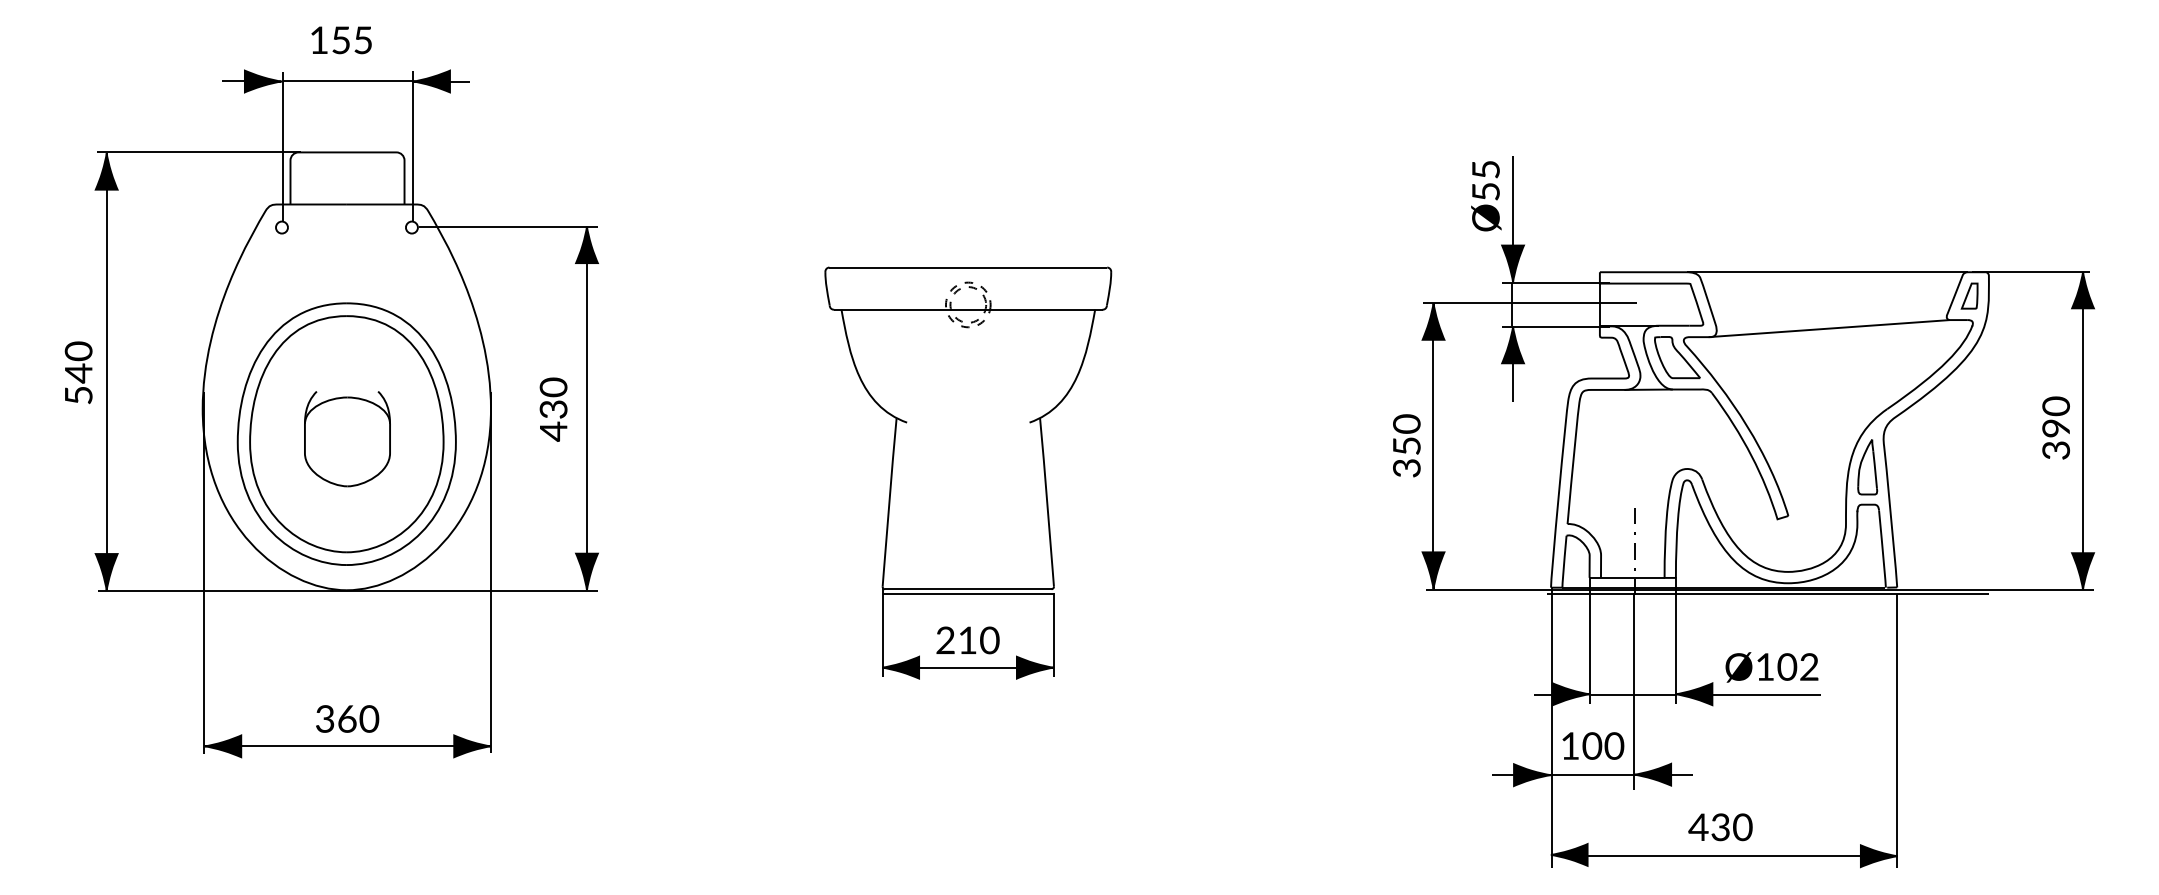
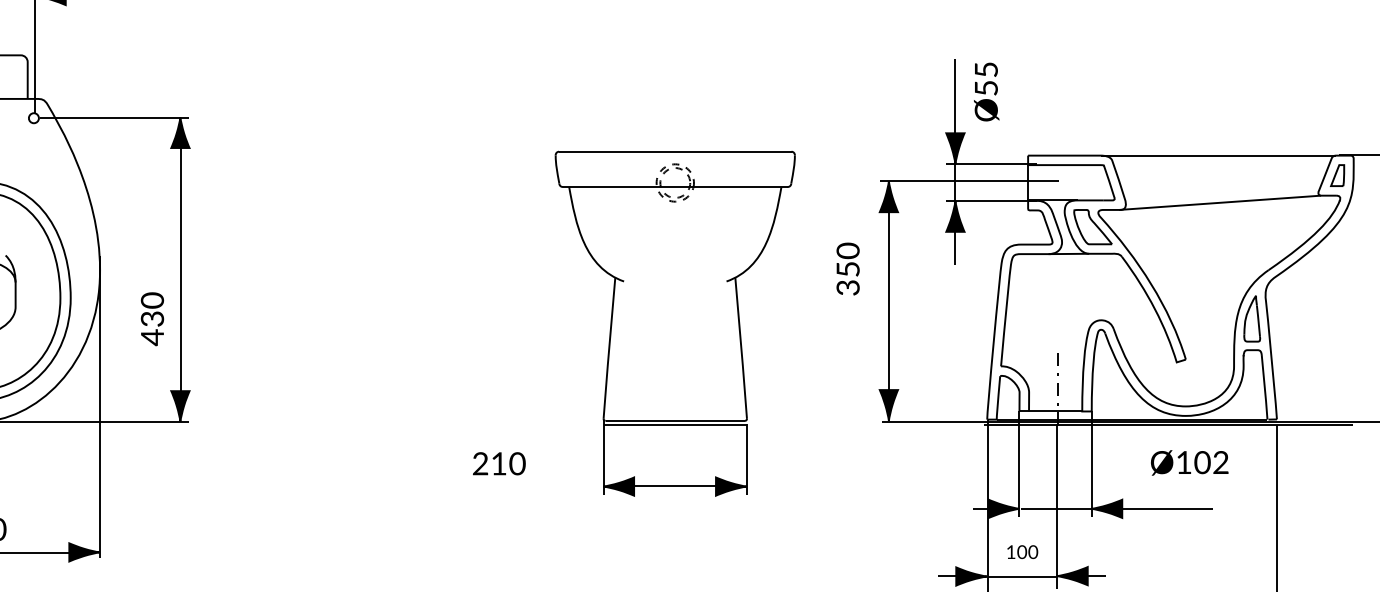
part: (1486, 196) -> (986, 92), moved
part: (553, 409) -> (152, 319), moved
part: (1406, 445) -> (847, 268), moved
part: (968, 472) -> (675, 323), moved
part: (1771, 667) -> (1189, 462), moved
part: (1593, 745) -> (1022, 551), size x0.6

